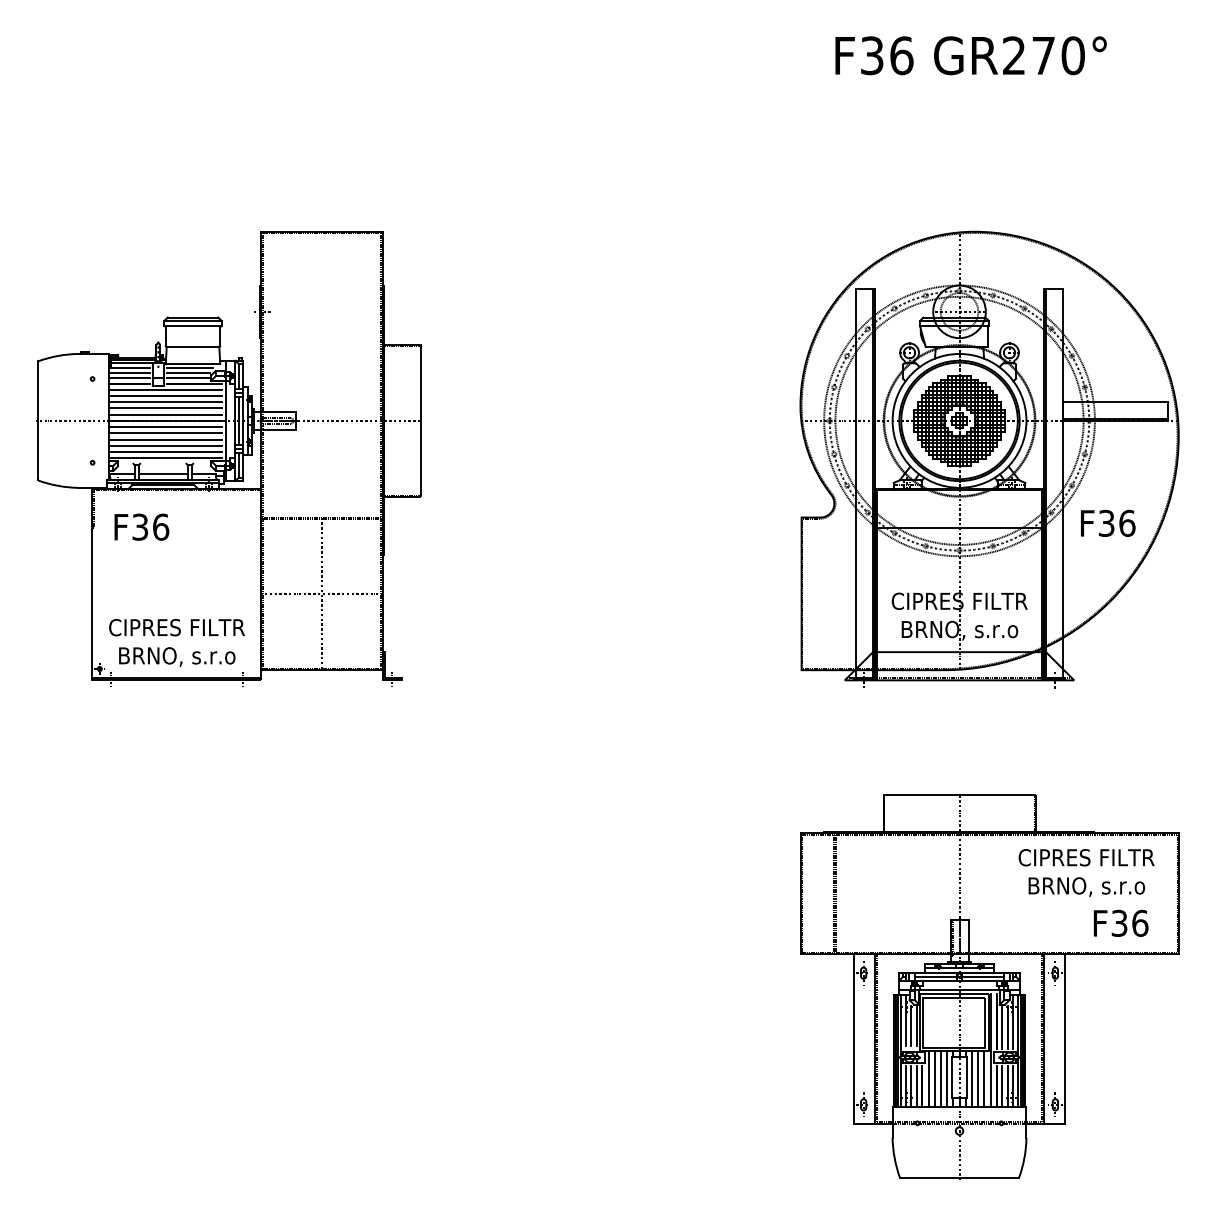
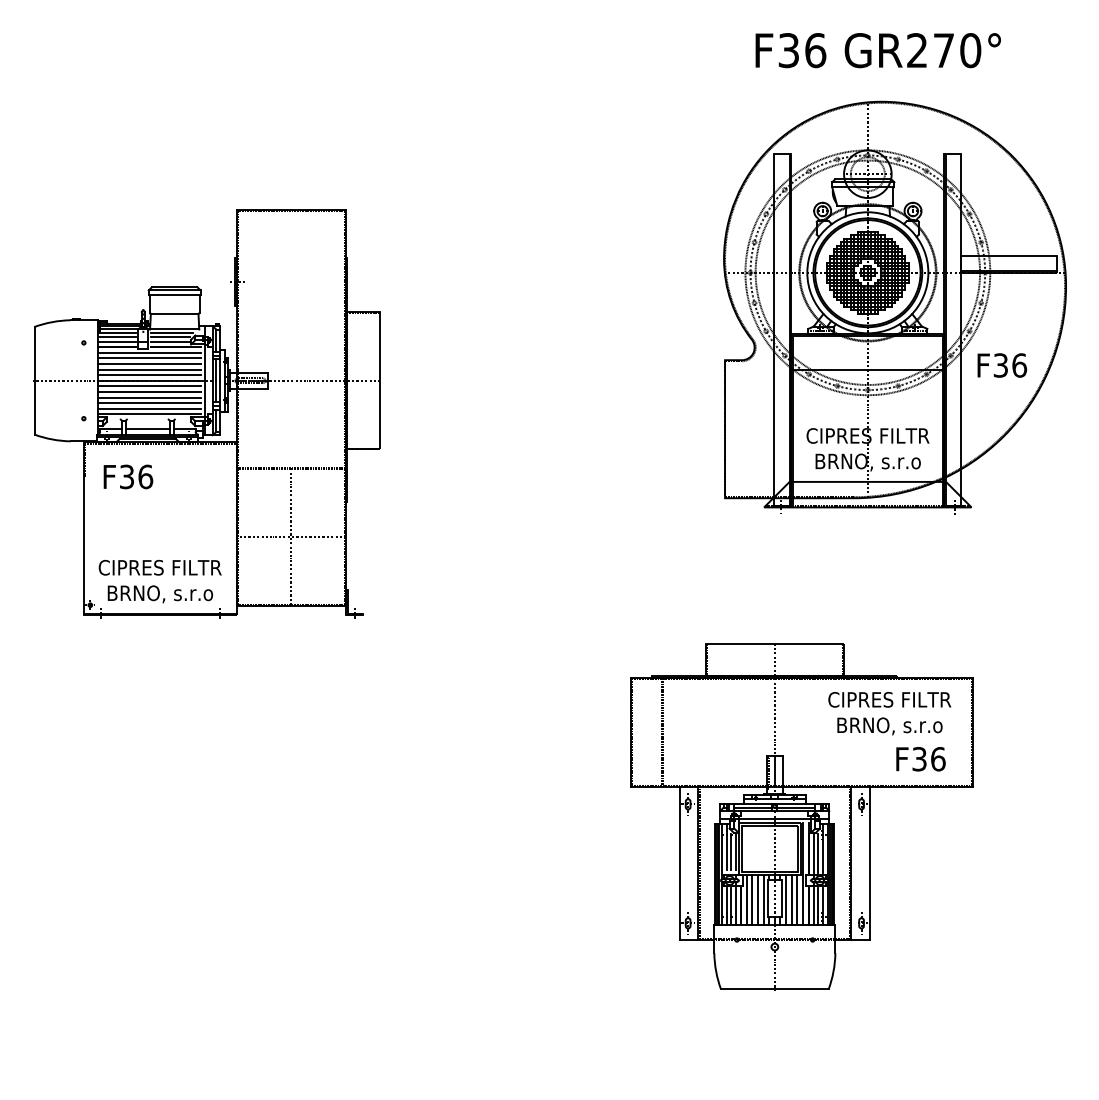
part: (989, 459) -> (894, 307), moved
part: (989, 986) -> (801, 816), moved

